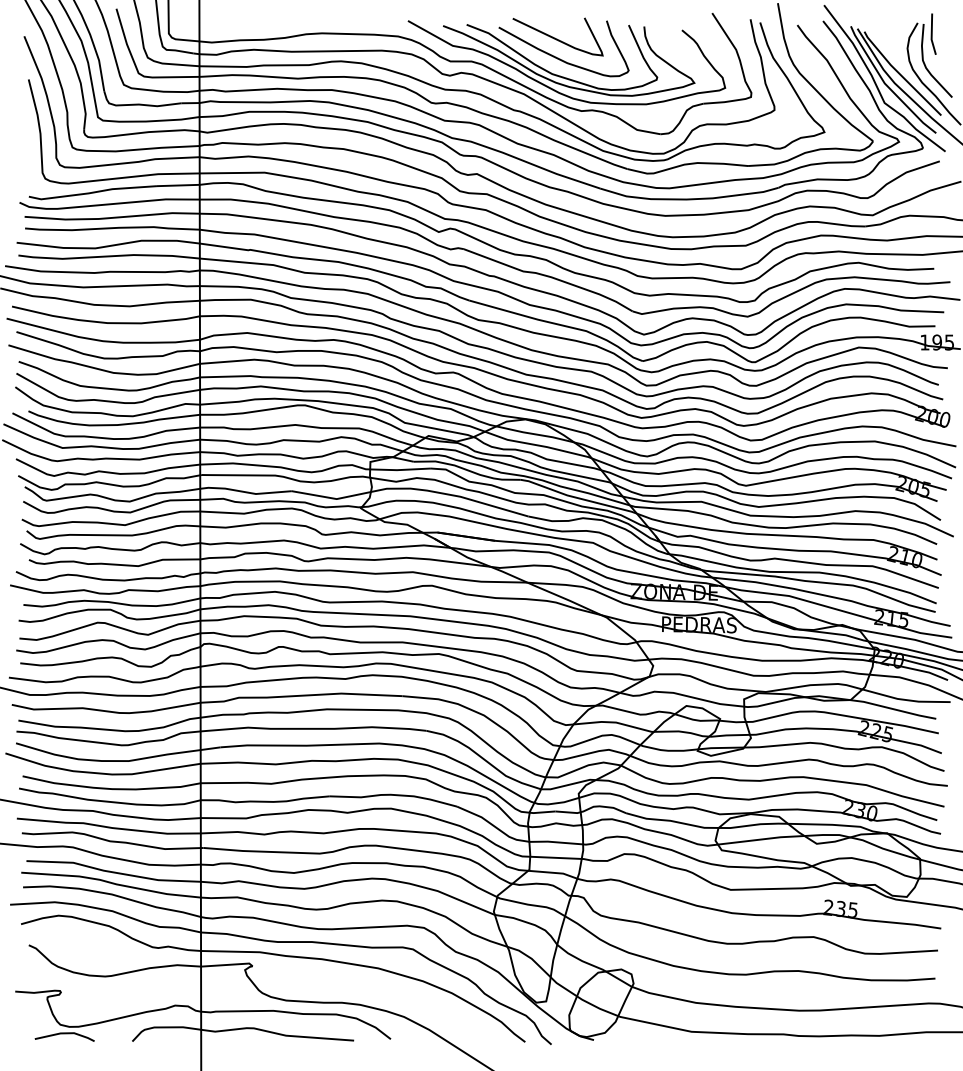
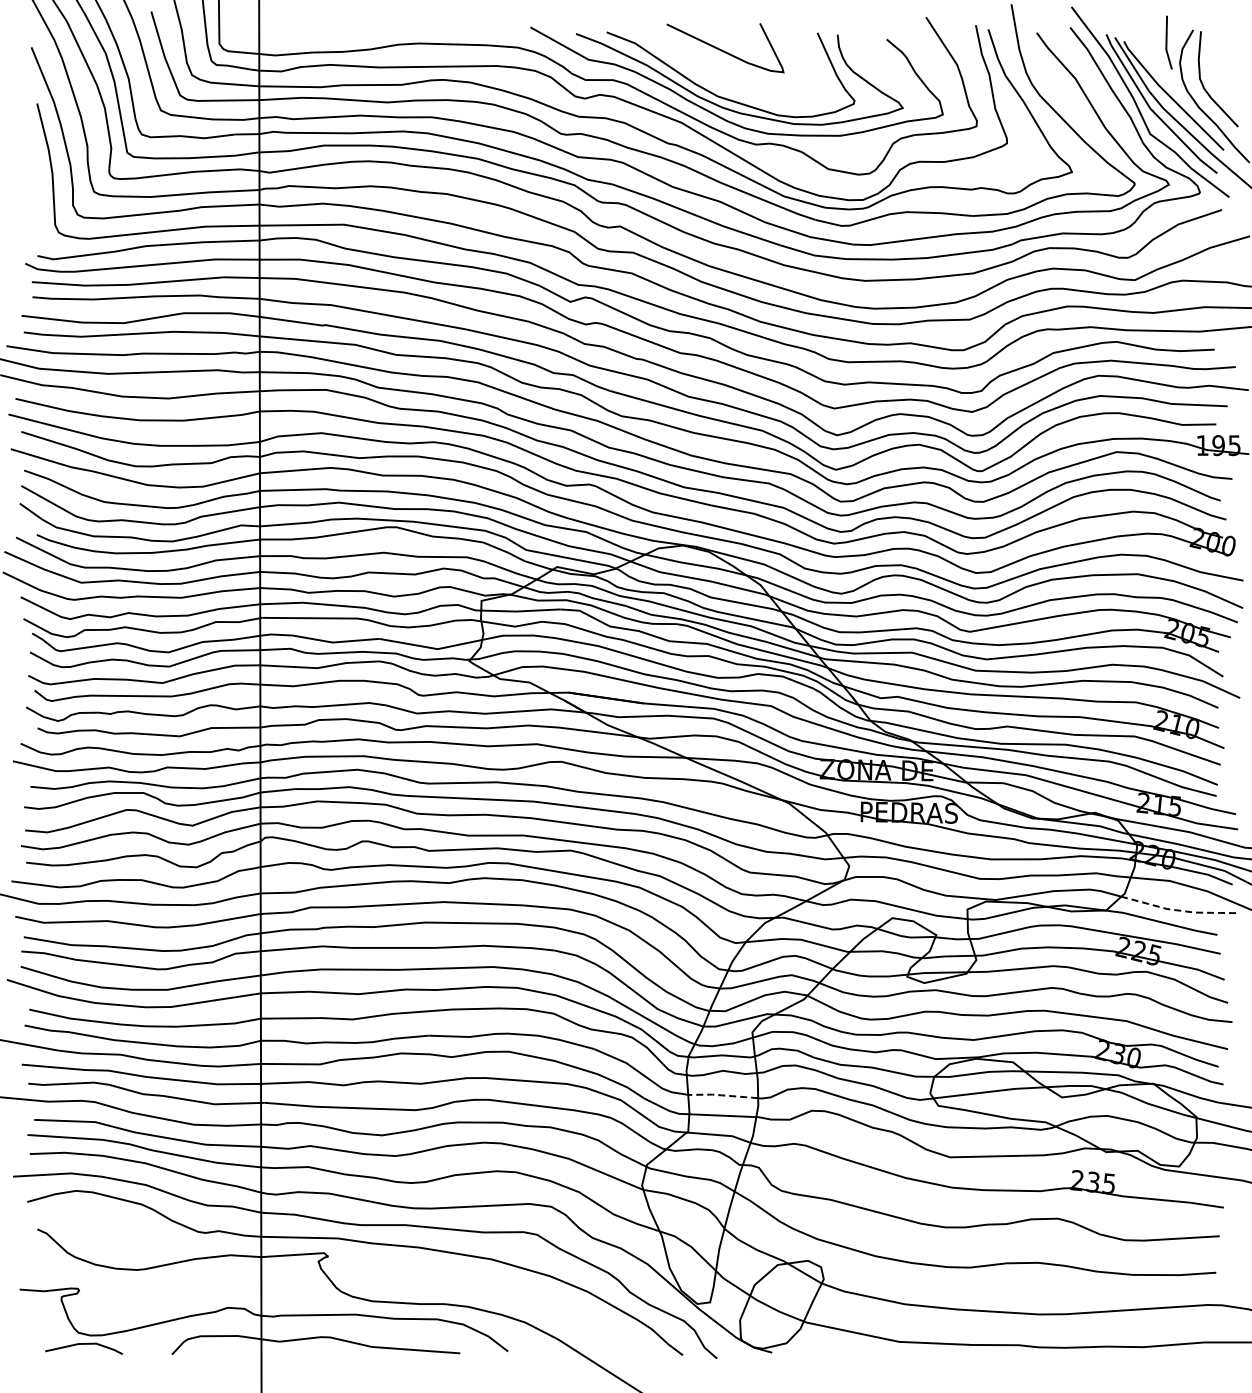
line: (932, 34) -> (1167, 42), moved
curve: (558, 57) -> (726, 75), removed
line: (905, 700) -> (1177, 910), solid -> dashed
line: (554, 842) -> (721, 1095), solid -> dashed

